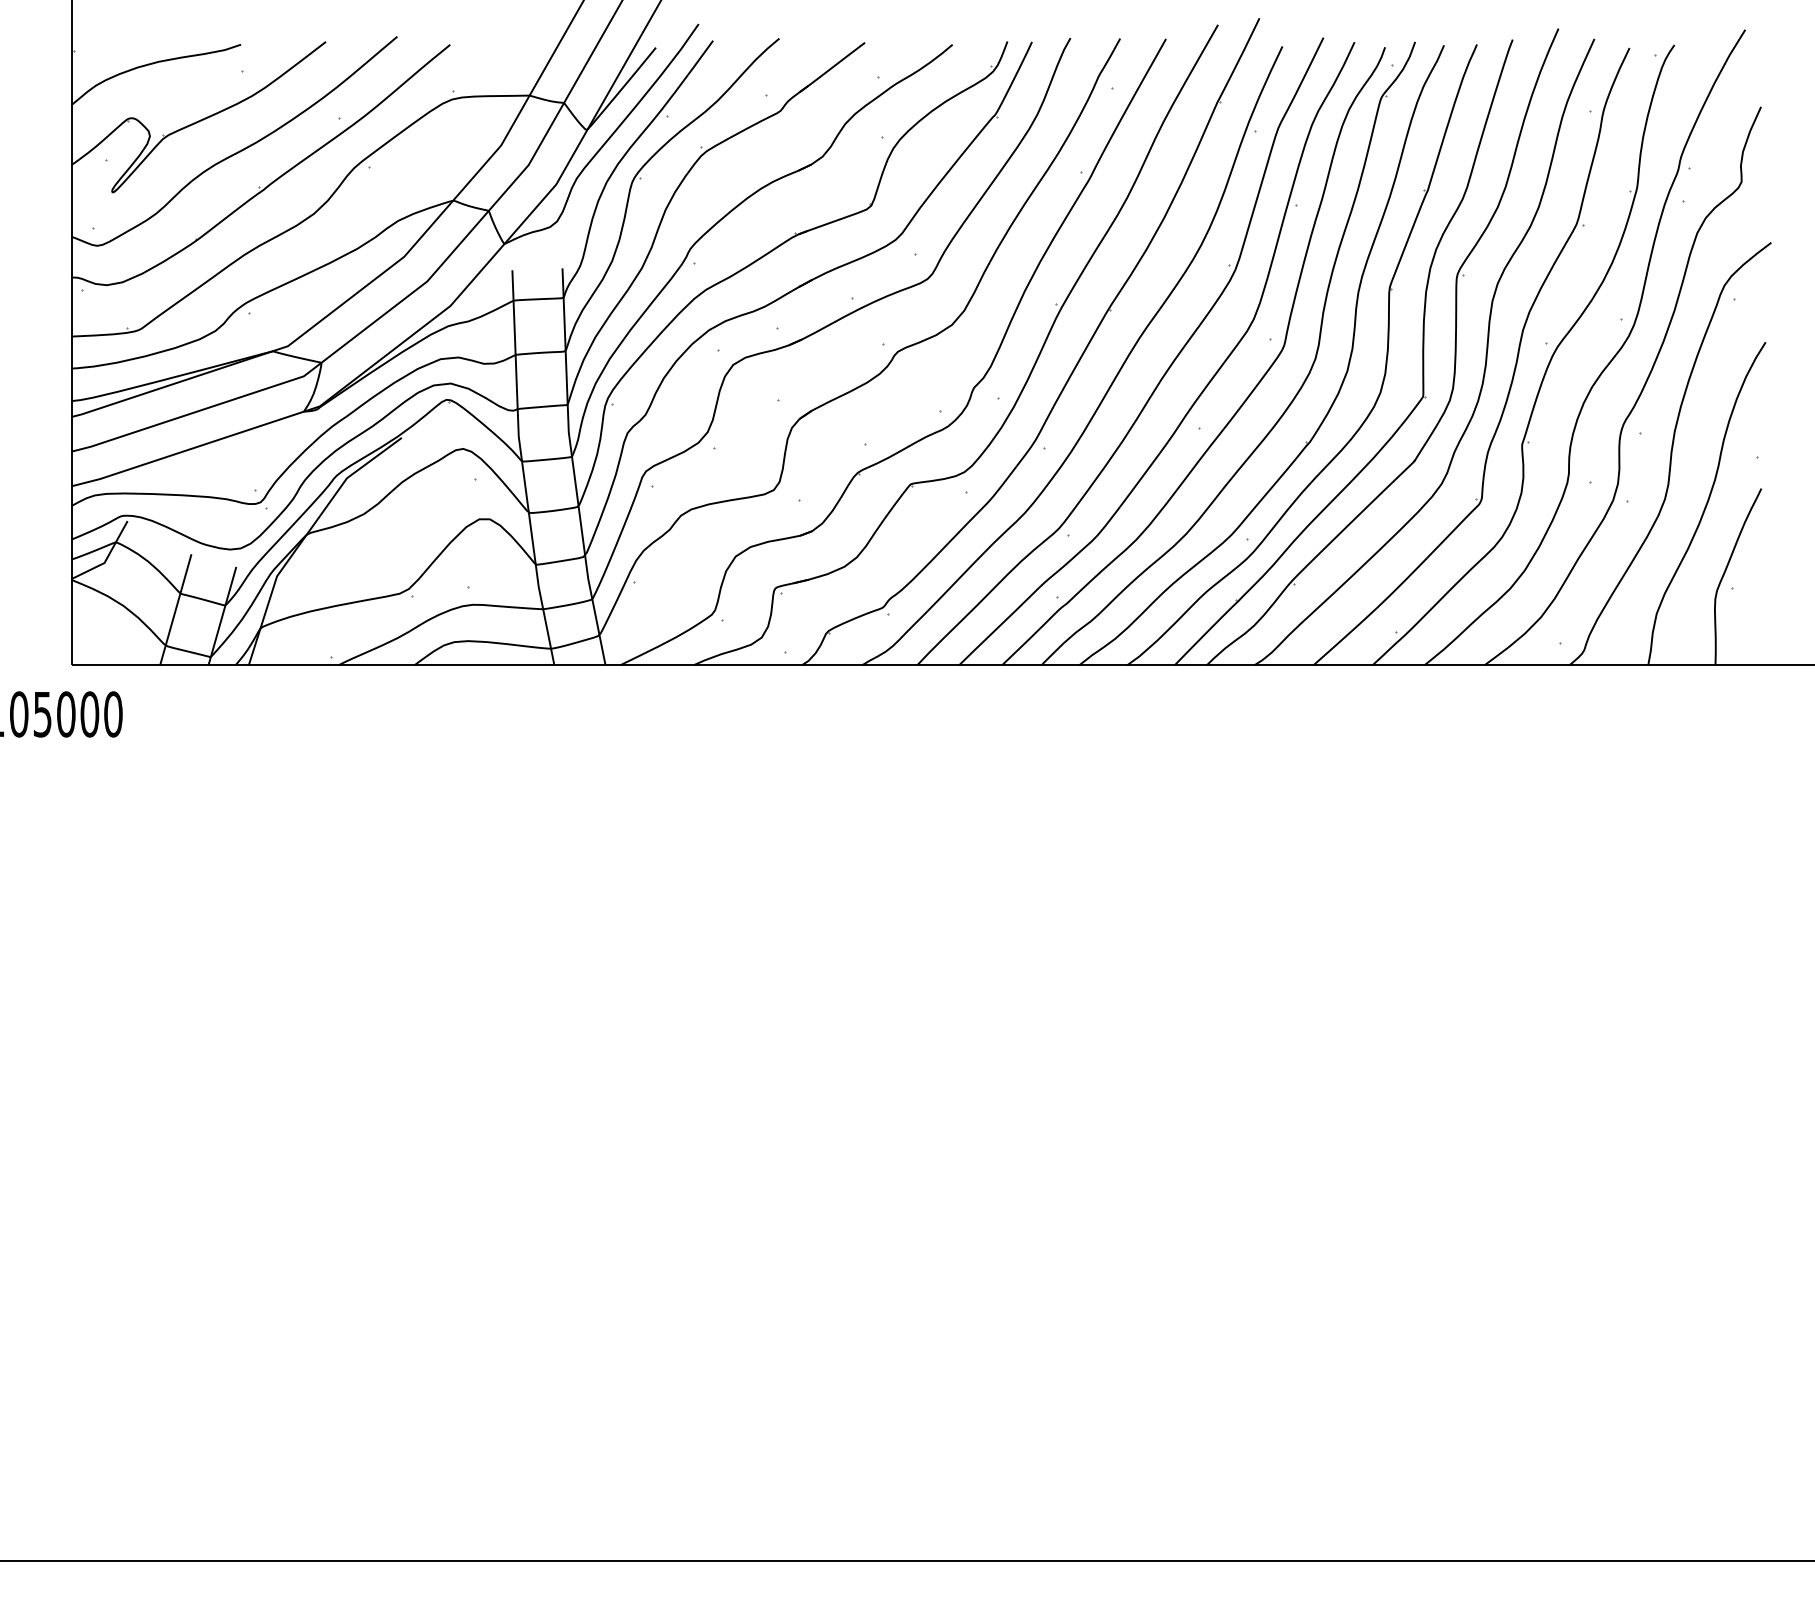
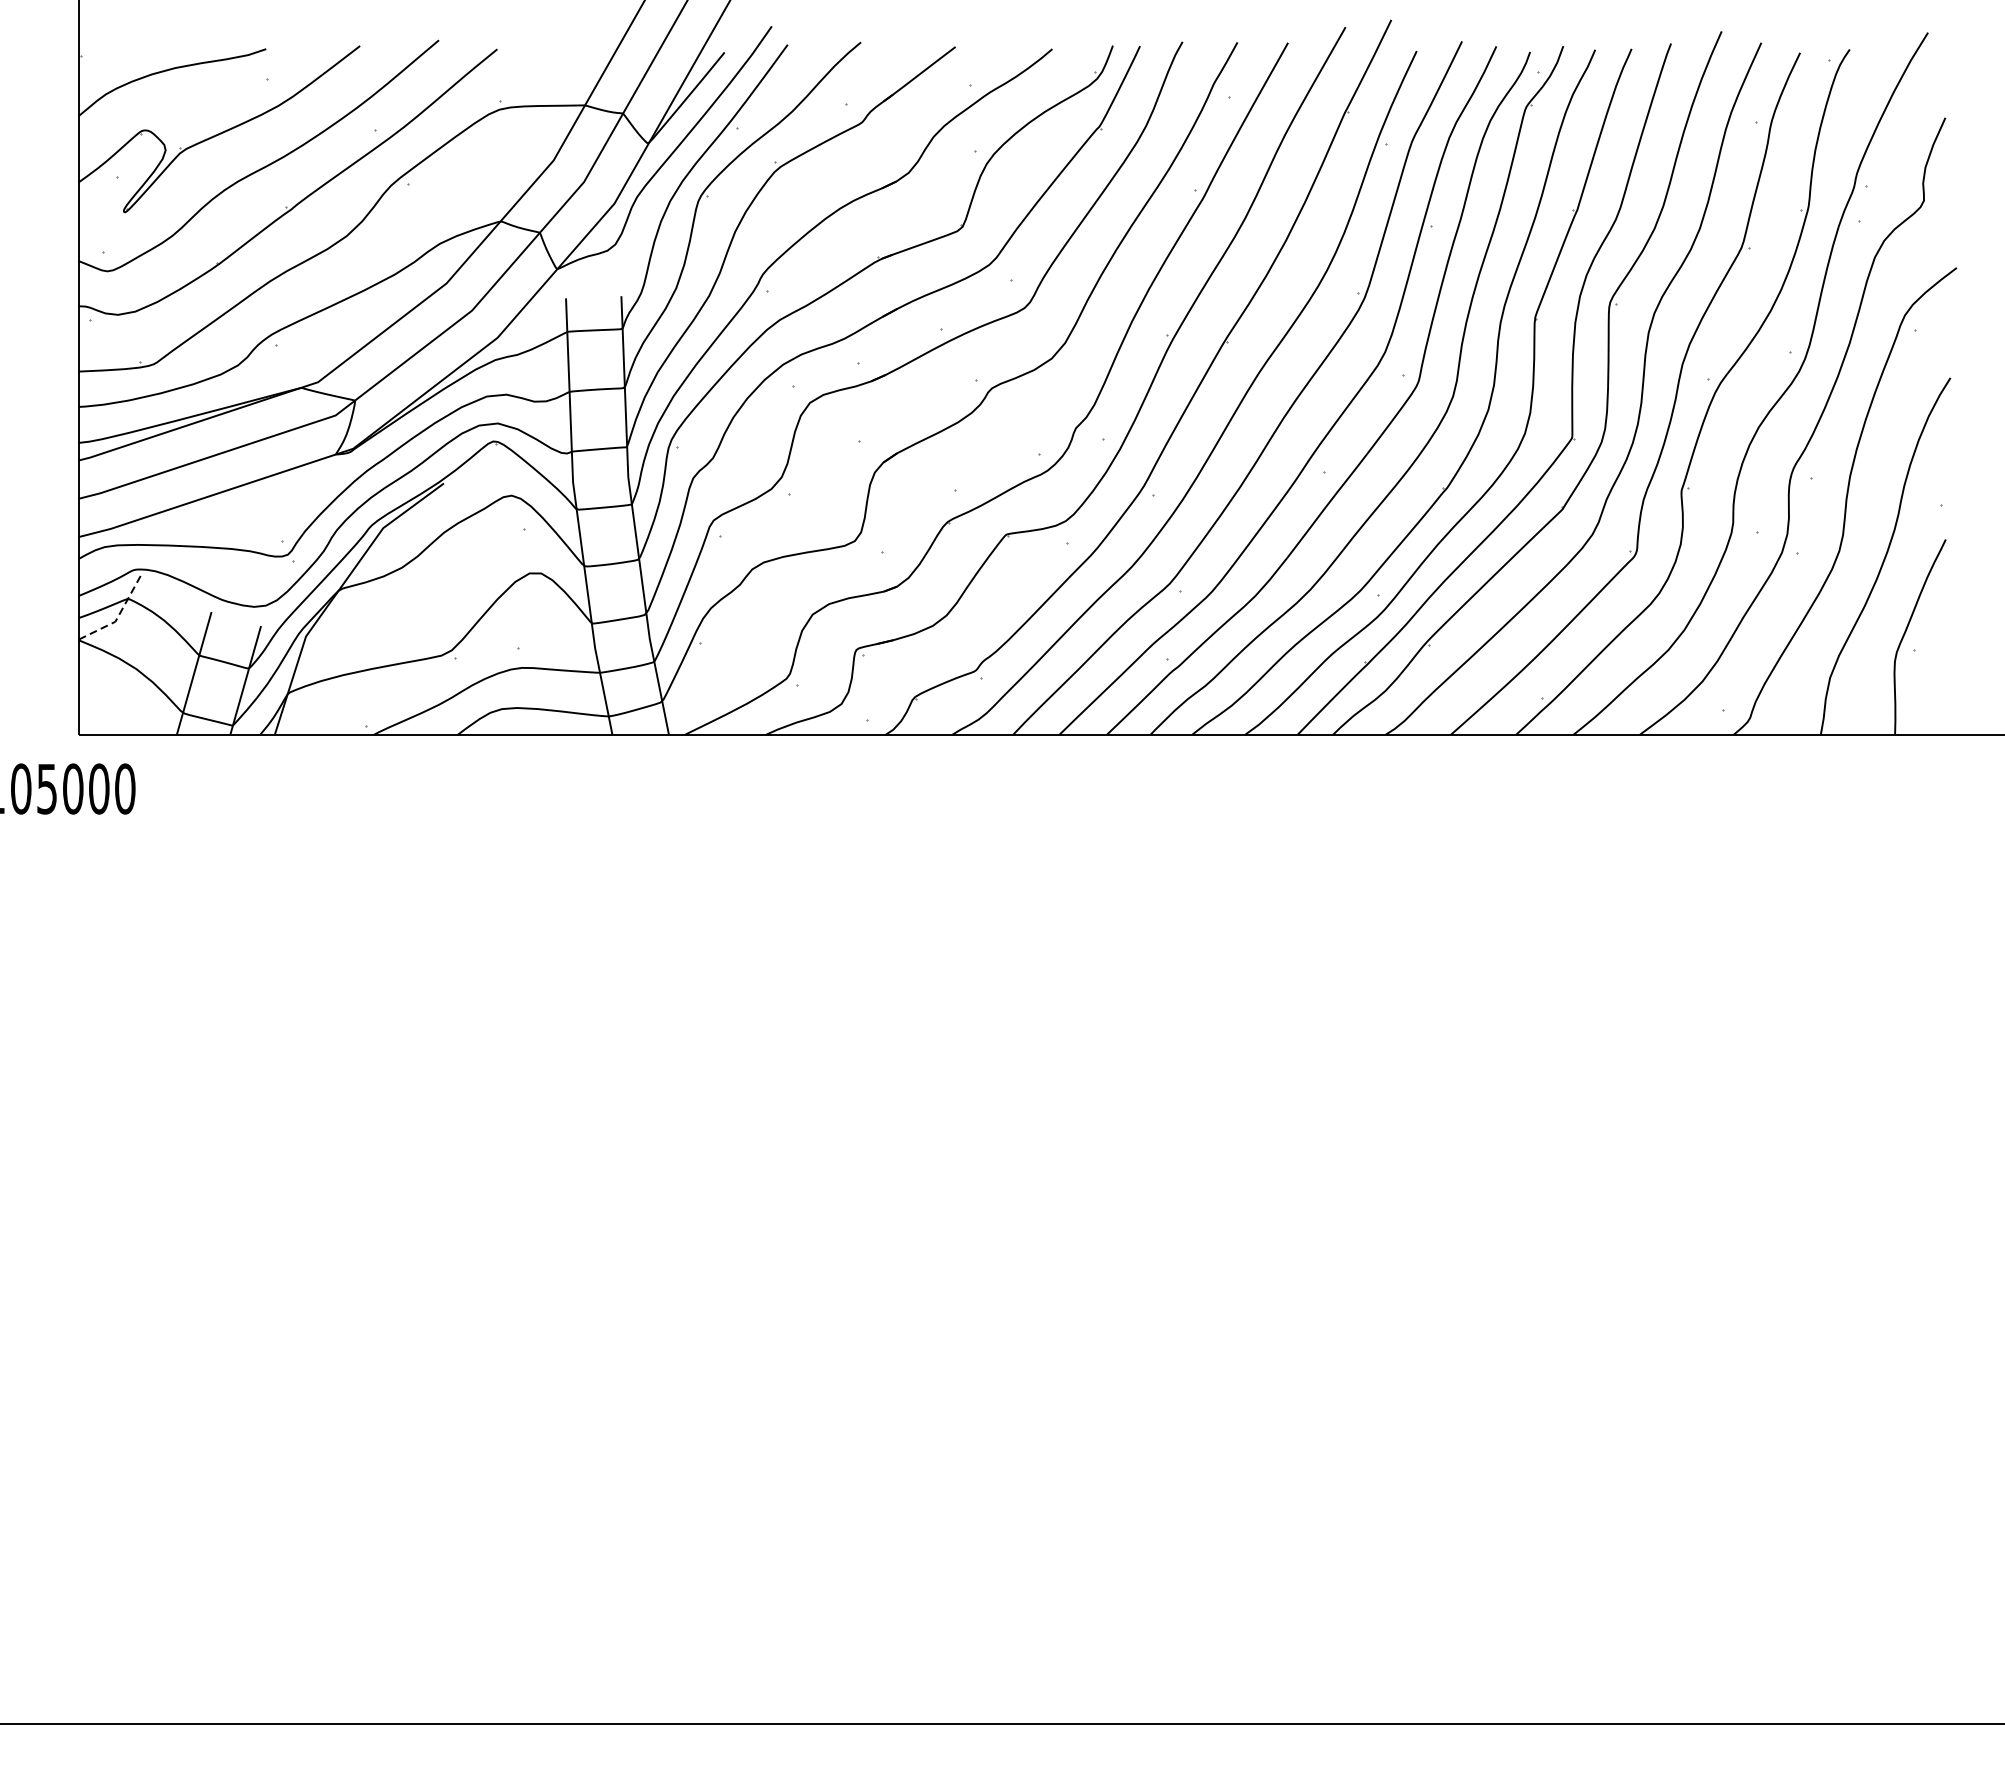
line: (106, 558) -> (117, 616), solid -> dashed

